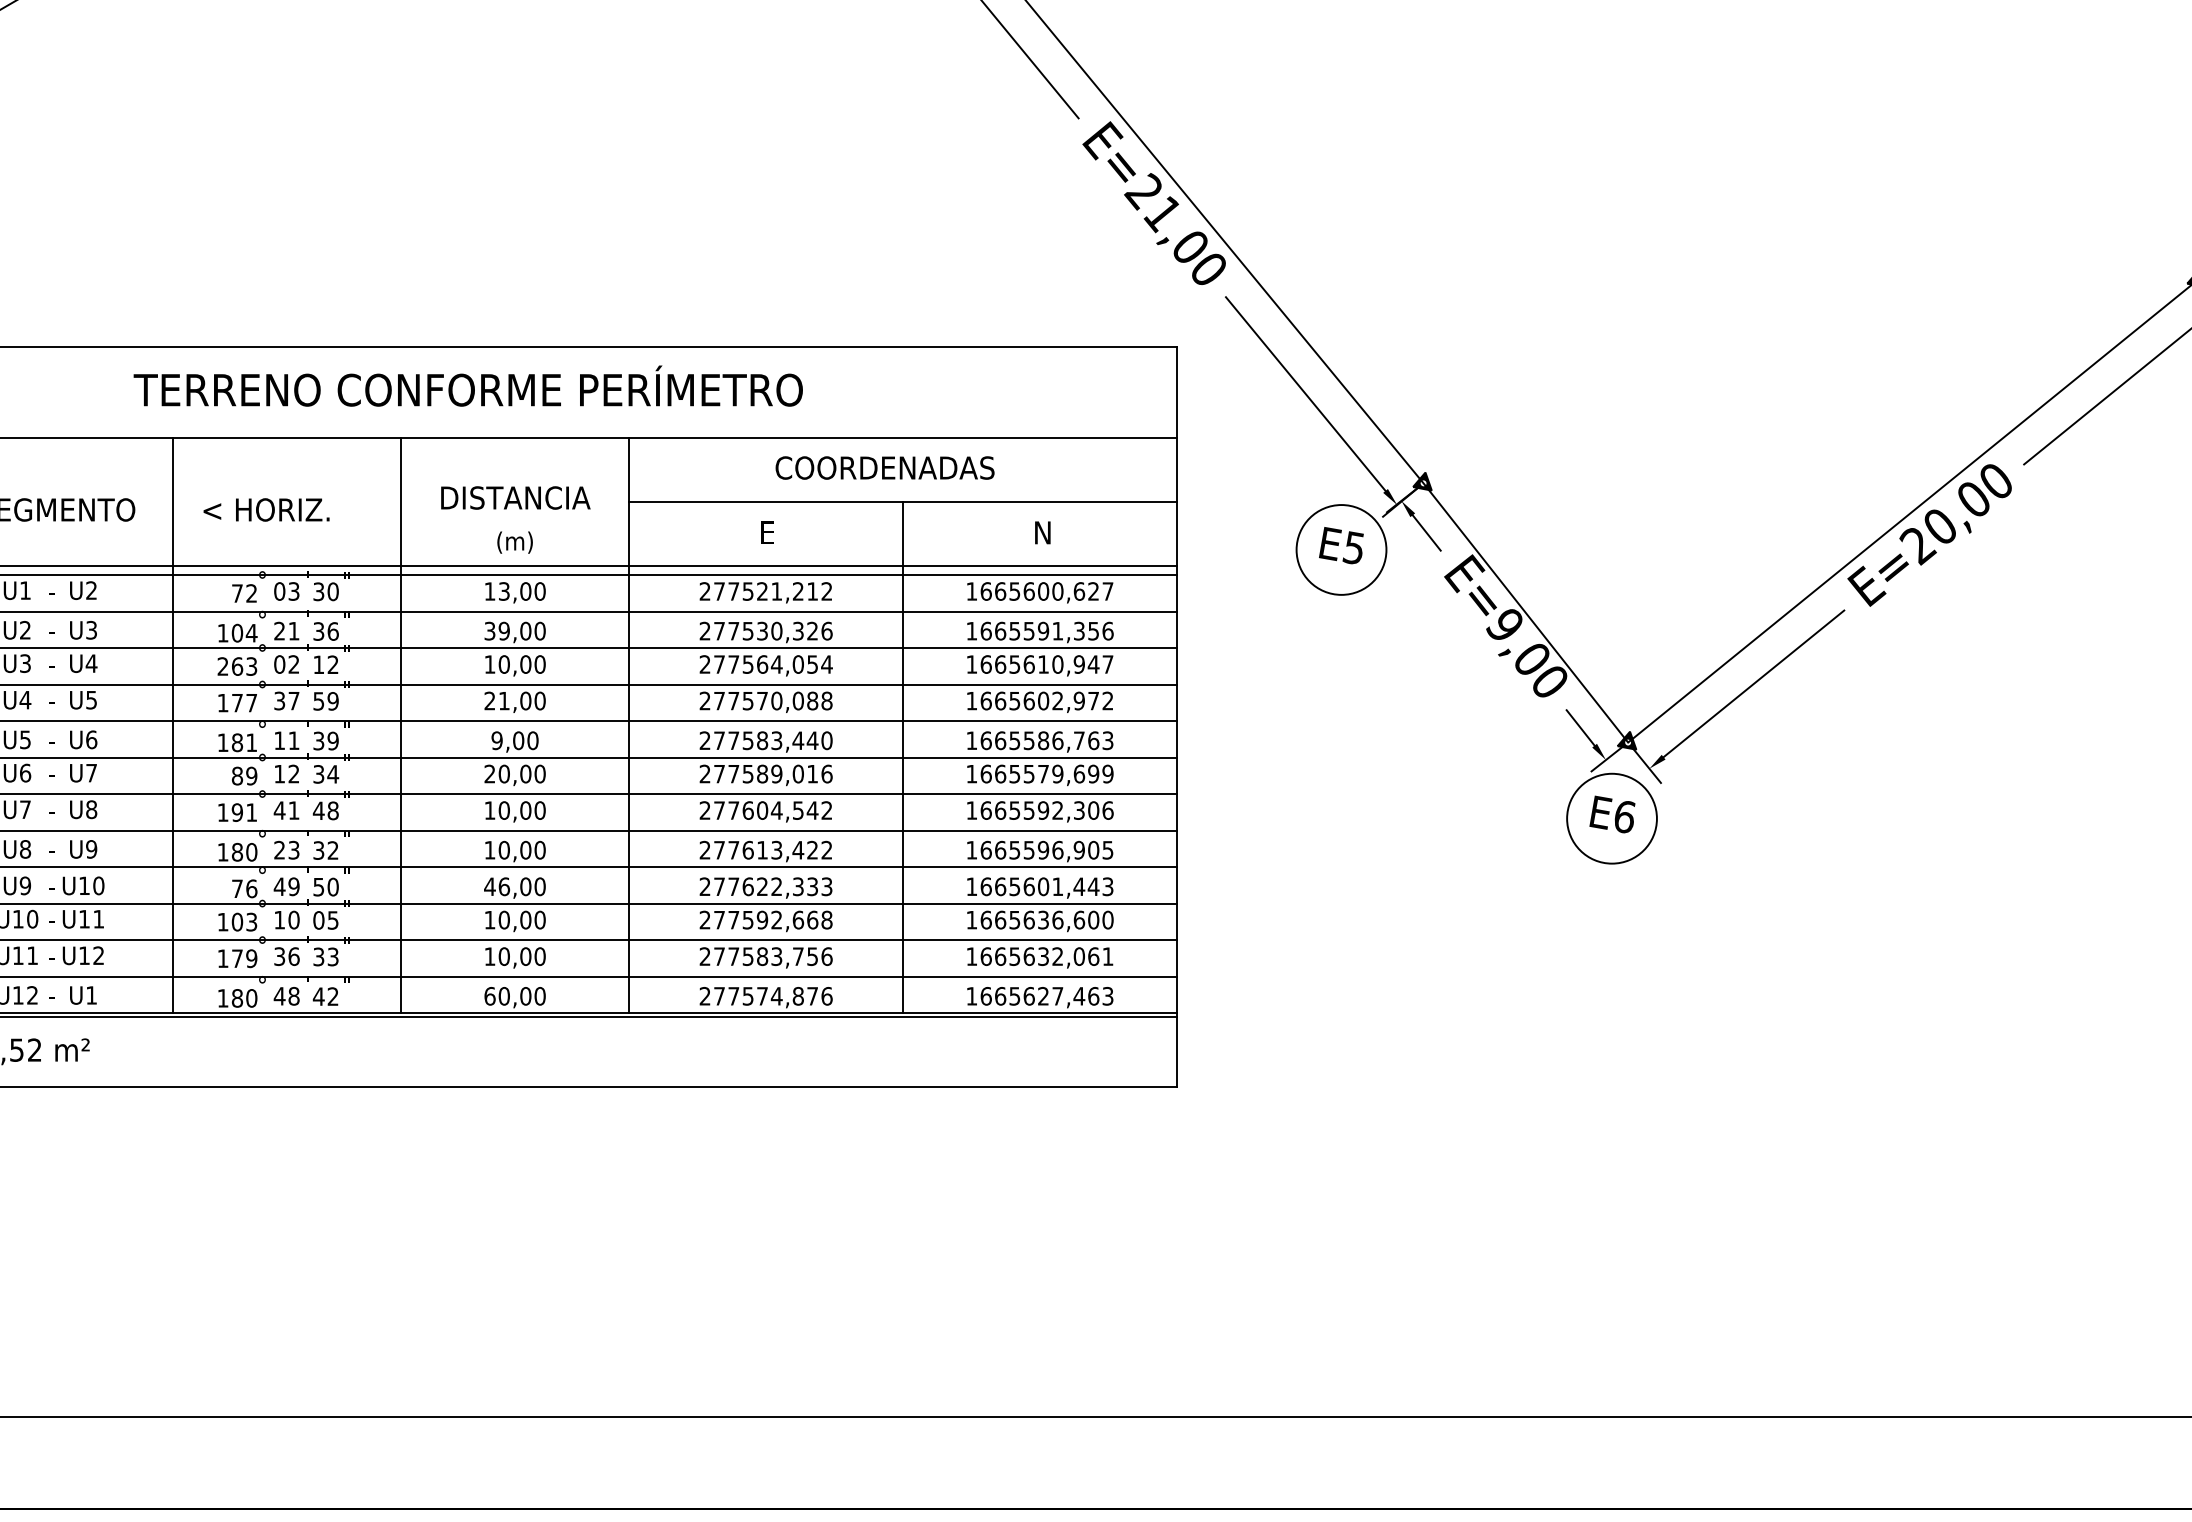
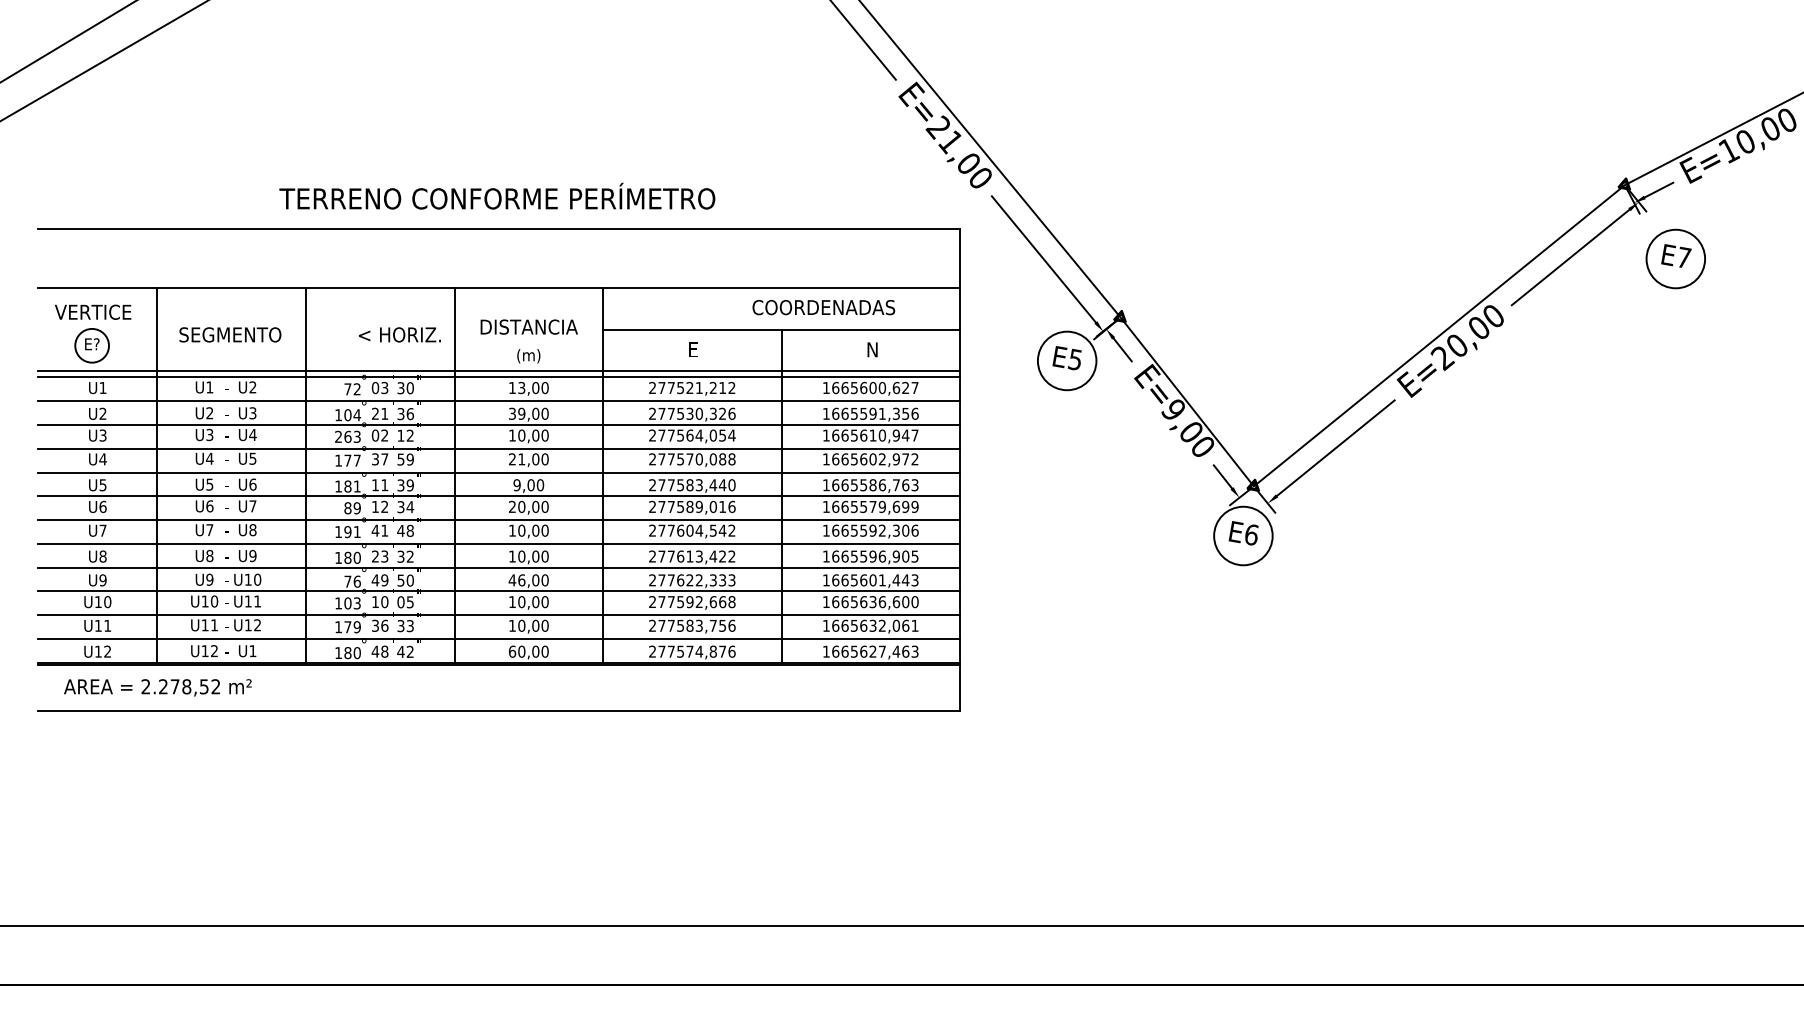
text: (468, 385) -> (497, 195), moved
text: (884, 467) -> (823, 307), moved
text: (265, 509) -> (399, 334), moved

